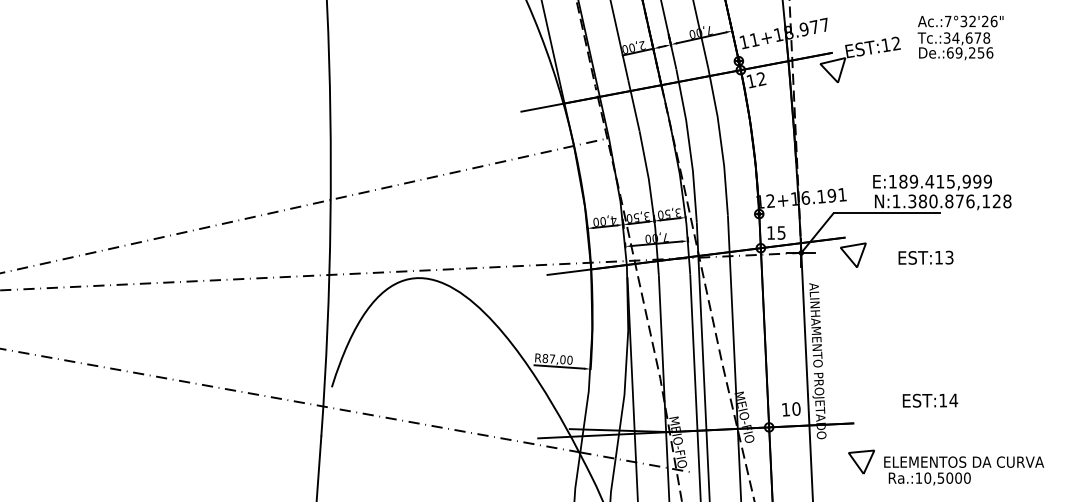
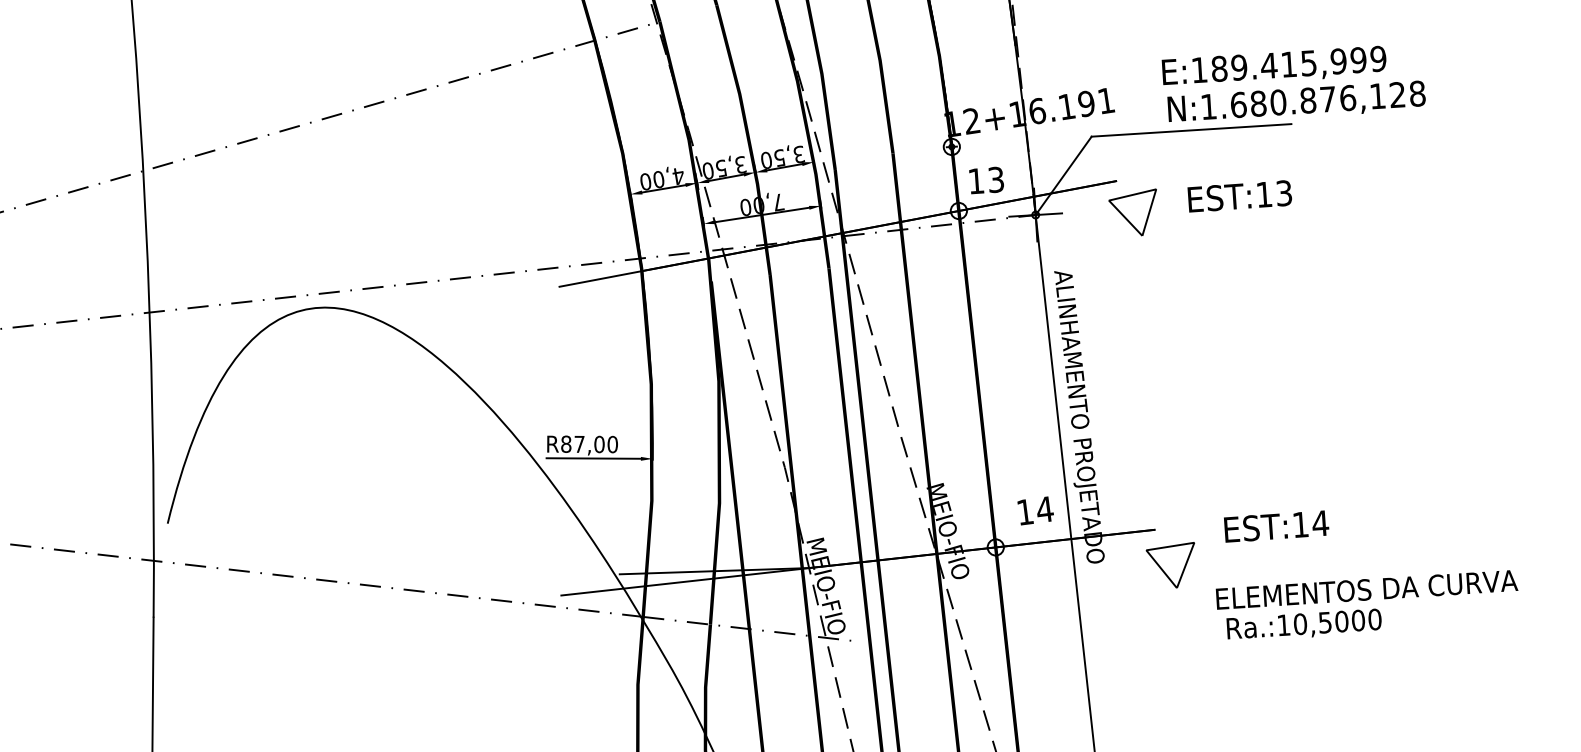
text: (912, 201) -> (1238, 105), N:1.380.876,128 -> N:1.680.876,128
text: (781, 232) -> (995, 178), 15 -> 13
text: (925, 257) -> (1238, 195), moved
text: (930, 400) -> (1276, 526), moved
text: (796, 408) -> (1045, 508), 10 -> 14
part: (861, 461) -> (1171, 564), moved

